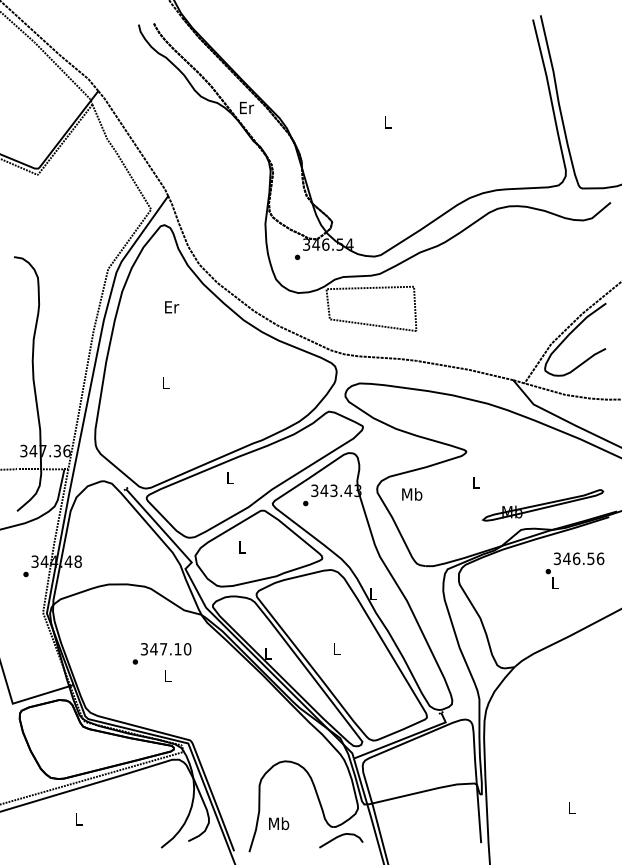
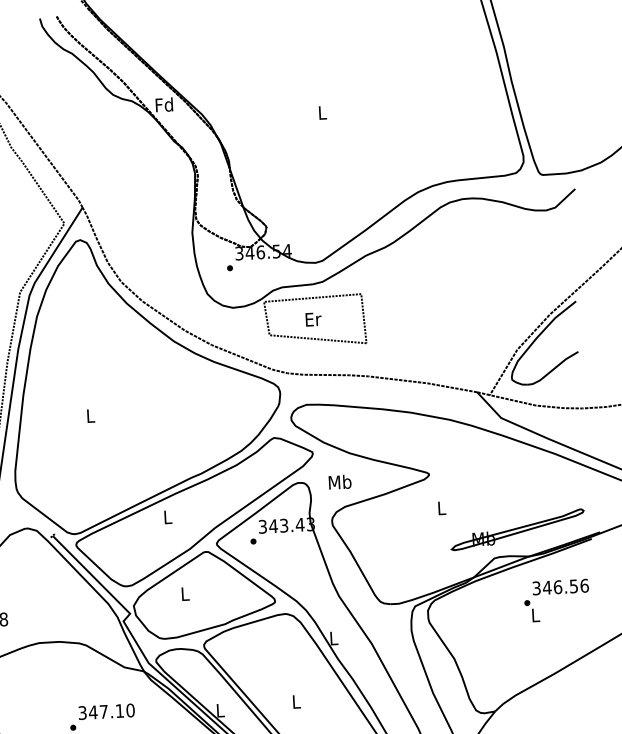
text: (246, 107) -> (164, 104), Er -> Fd
text: (172, 307) -> (314, 319), moved
text: (412, 494) -> (340, 482), moved

